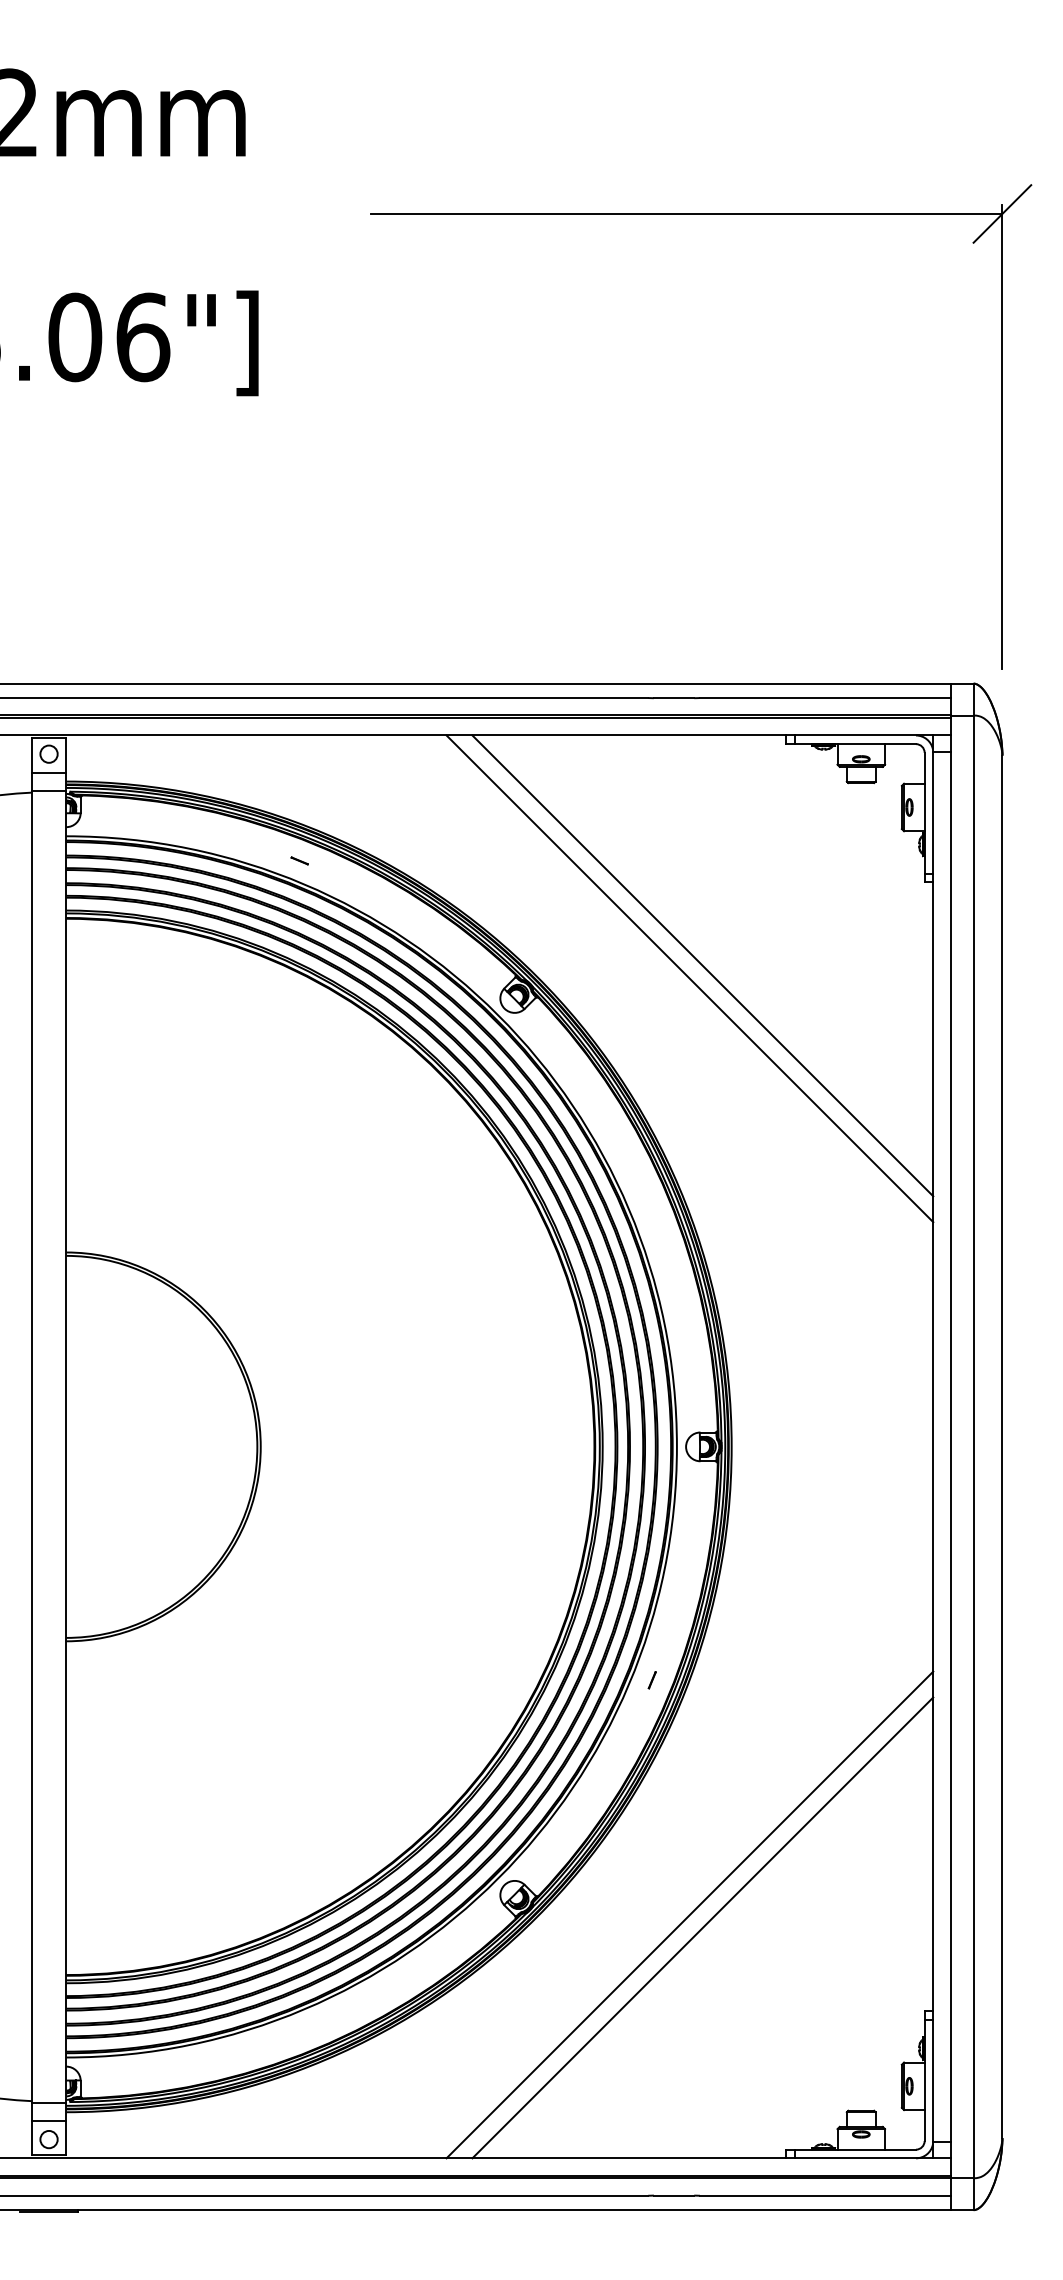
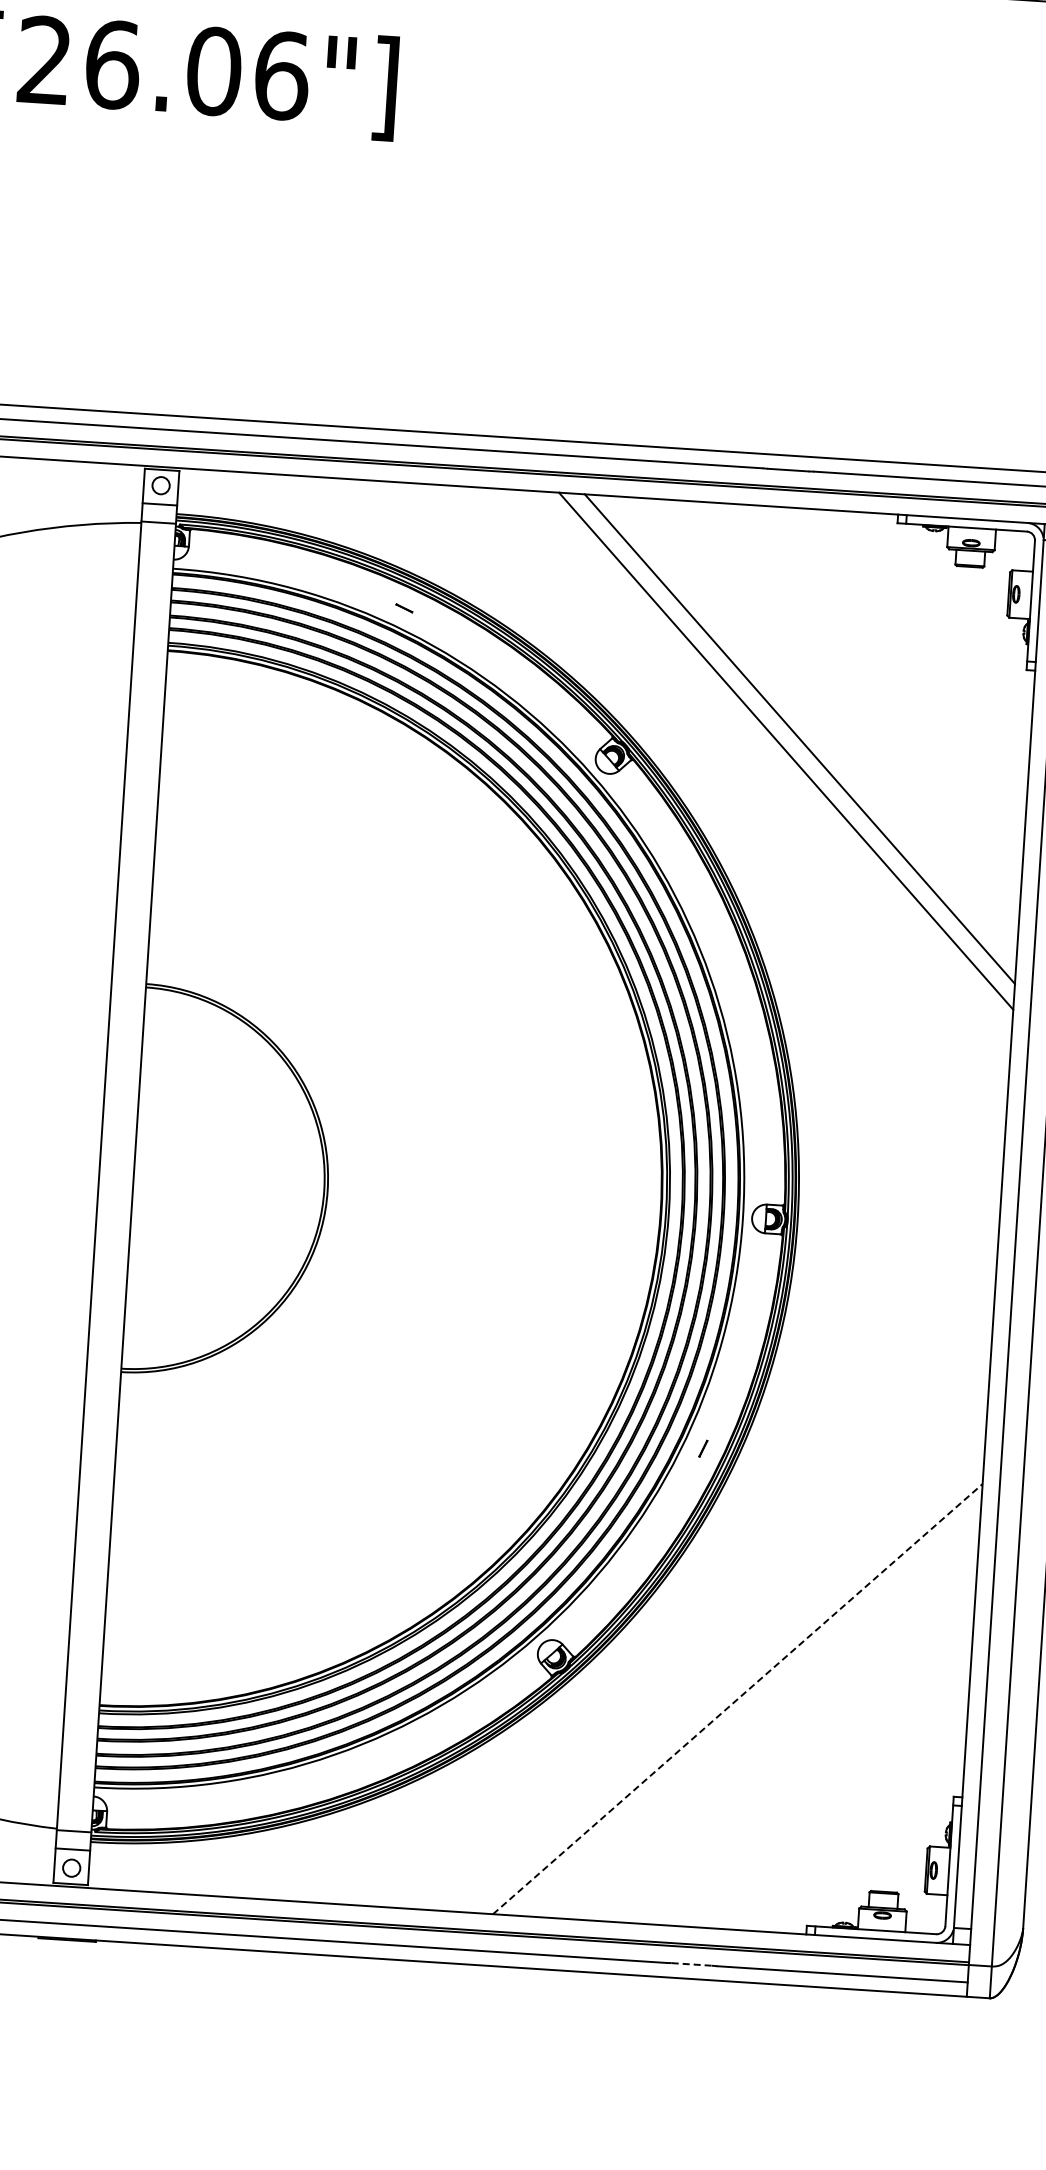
line: (689, 1914) -> (725, 1684), removed
line: (702, 1927) -> (737, 1698), solid -> dashed
line: (674, 2195) -> (692, 1964), solid -> dashed

